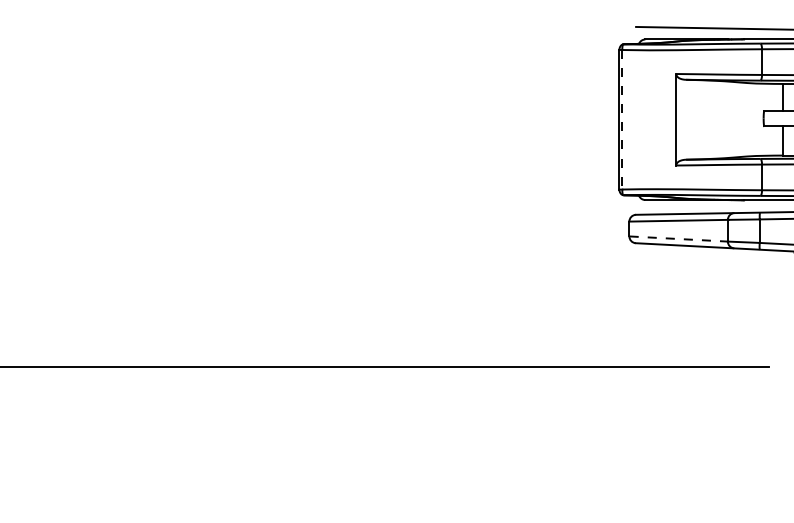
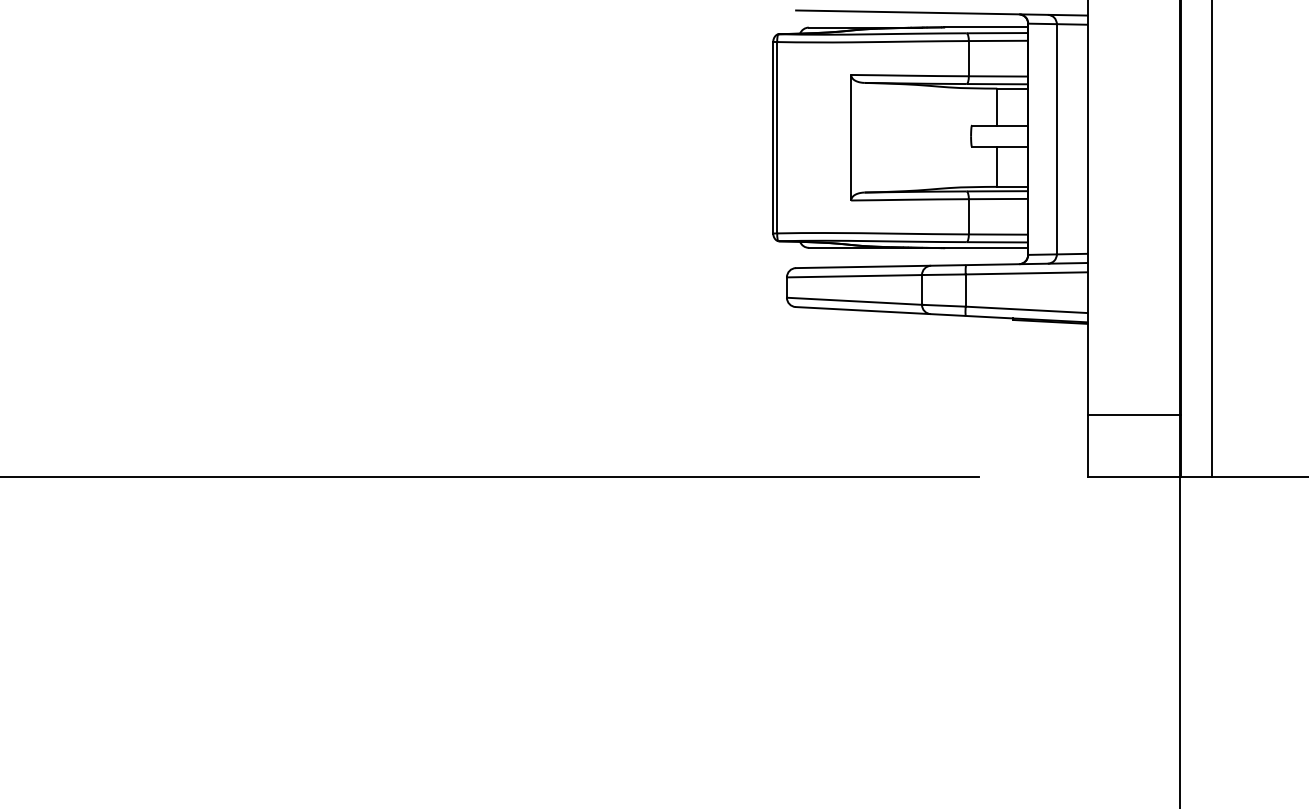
line: (622, 119) -> (777, 137), dashed -> solid
line: (678, 239) -> (854, 301), dashed -> solid

